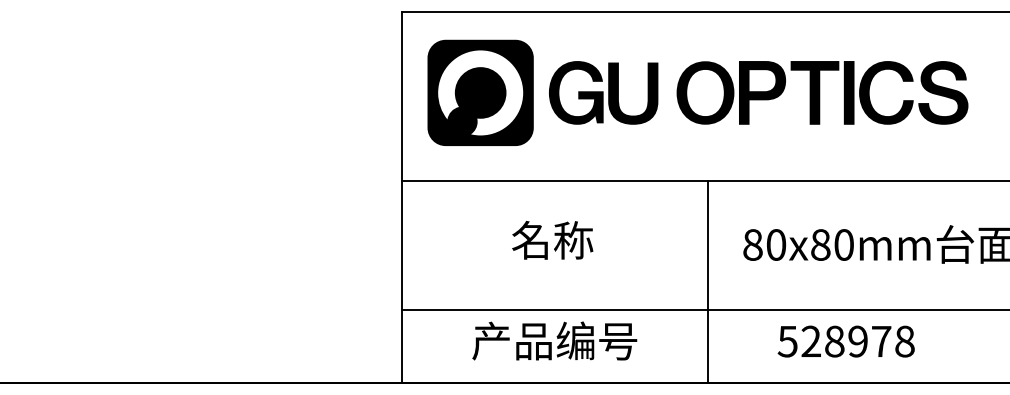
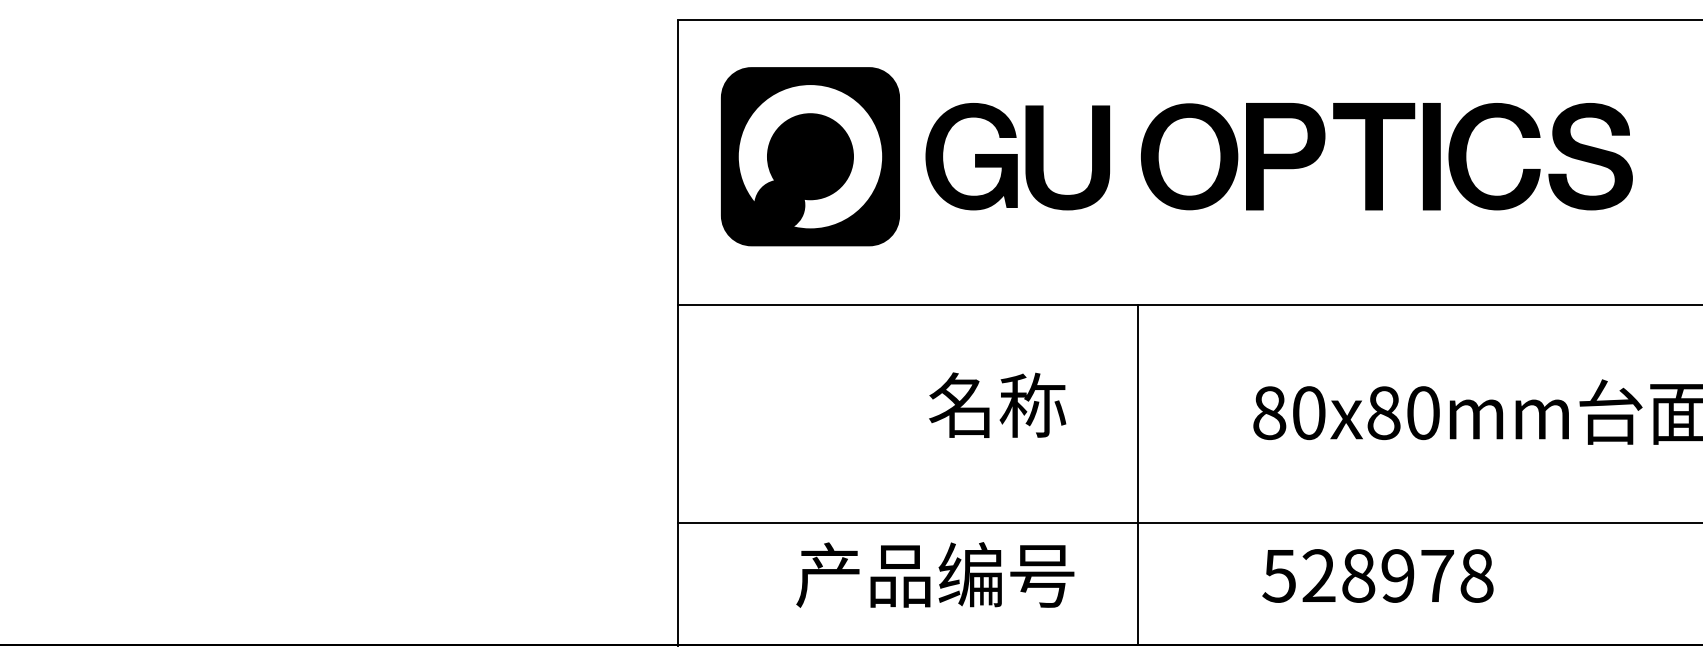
text: (552, 240) -> (997, 405), moved
line: (708, 281) -> (1138, 474), moved
text: (845, 341) -> (1376, 575), moved

